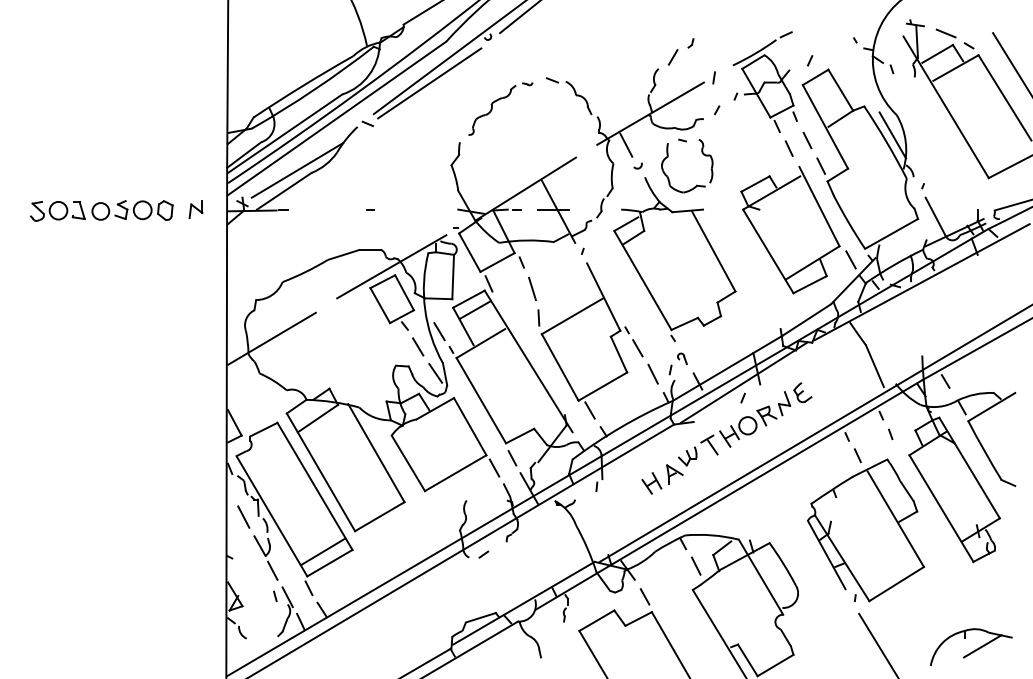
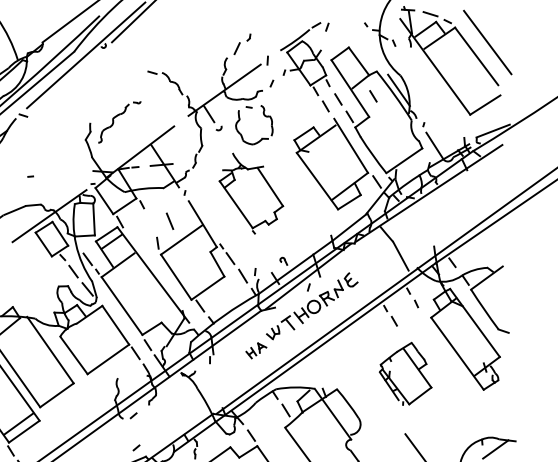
line: (810, 60) -> (327, 26), moved
line: (429, 83) -> (64, 82), removed
part: (497, 101) -> (116, 117), moved
line: (856, 140) -> (373, 96), added
part: (674, 259) -> (250, 192), size x0.7
line: (532, 288) -> (170, 220), moved
part: (682, 358) -> (283, 261), moved
part: (662, 479) -> (256, 350), size x0.7
part: (866, 530) -> (405, 374), size x0.6
line: (483, 599) -> (136, 447), added

